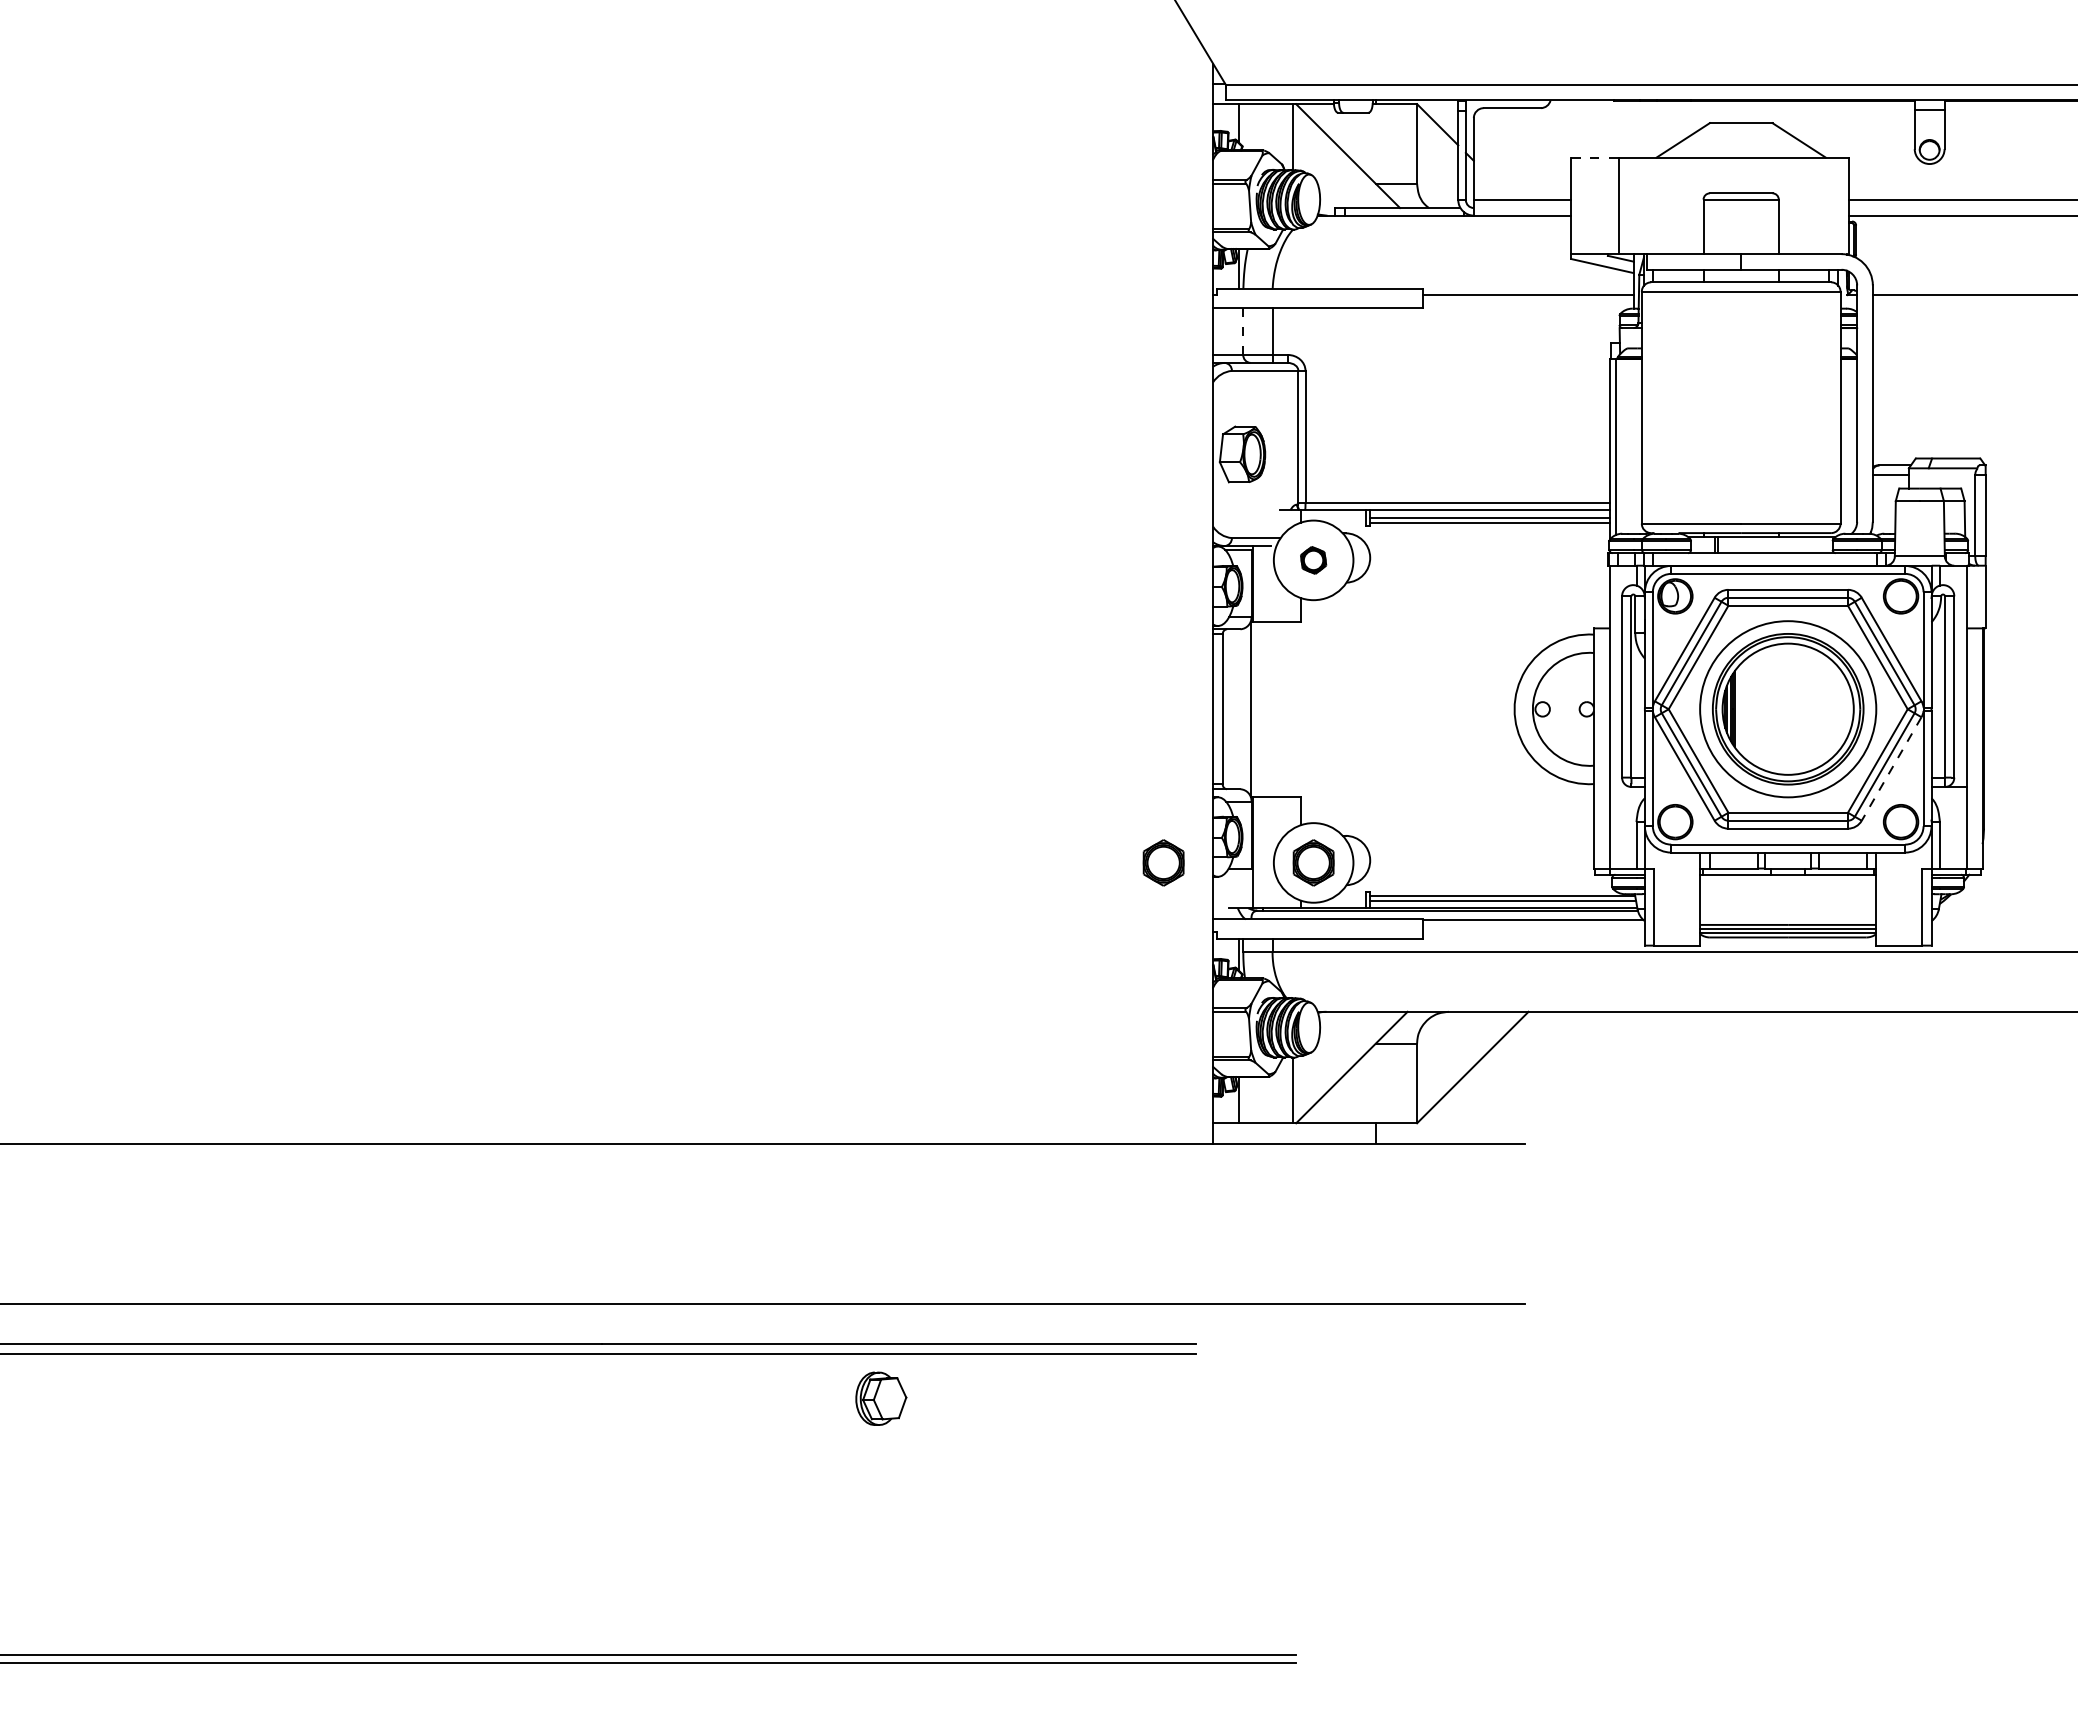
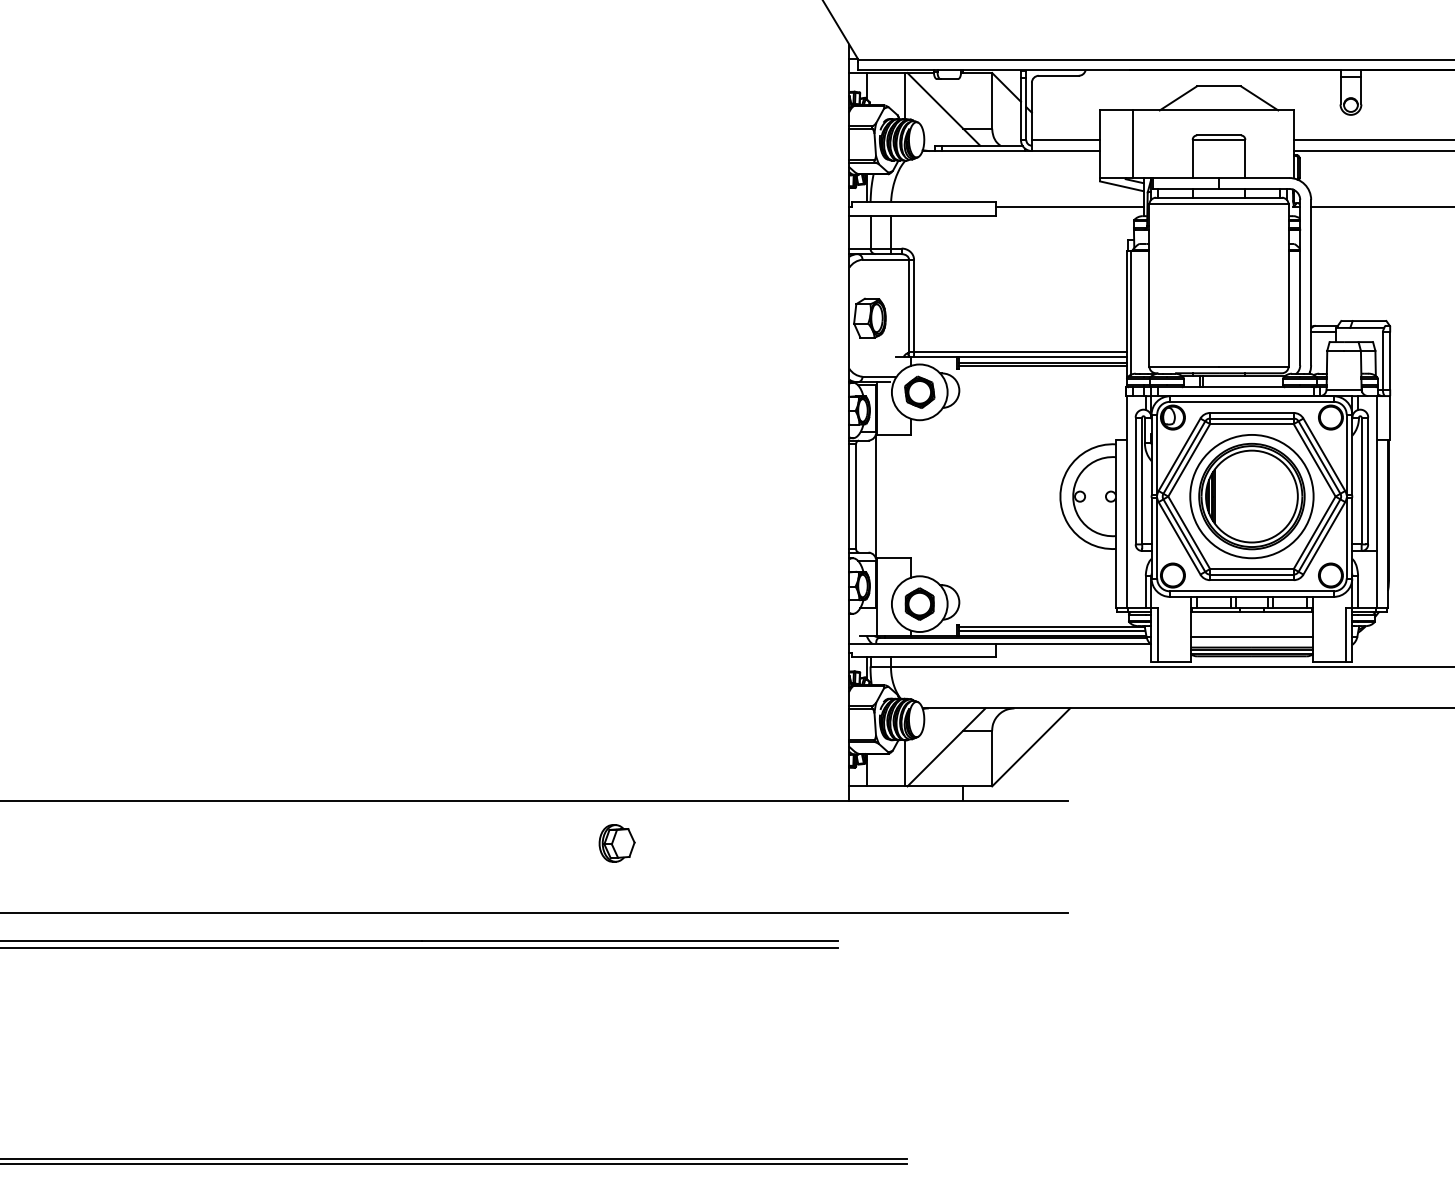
line: (1595, 157) -> (1117, 110), dashed -> solid
line: (1243, 330) -> (870, 231), dashed -> solid
part: (1313, 560) -> (919, 392), size x1.67
line: (1891, 768) -> (1324, 538), dashed -> solid
part: (1163, 862) -> (814, 603), removed
line: (1787, 909) -> (1251, 636), added
part: (881, 1398) -> (617, 843), moved

